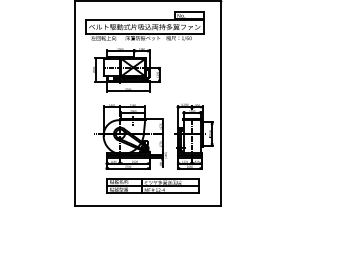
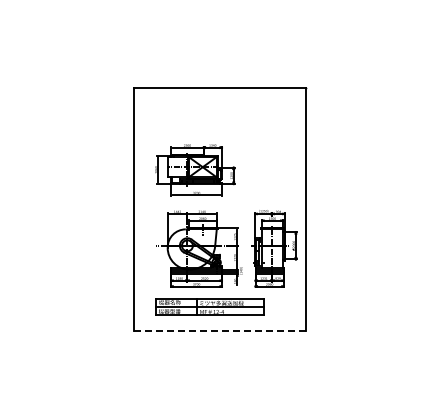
part: (144, 26) -> (215, 118), removed
part: (152, 185) -> (209, 306), moved
line: (147, 205) -> (219, 330), solid -> dashed

